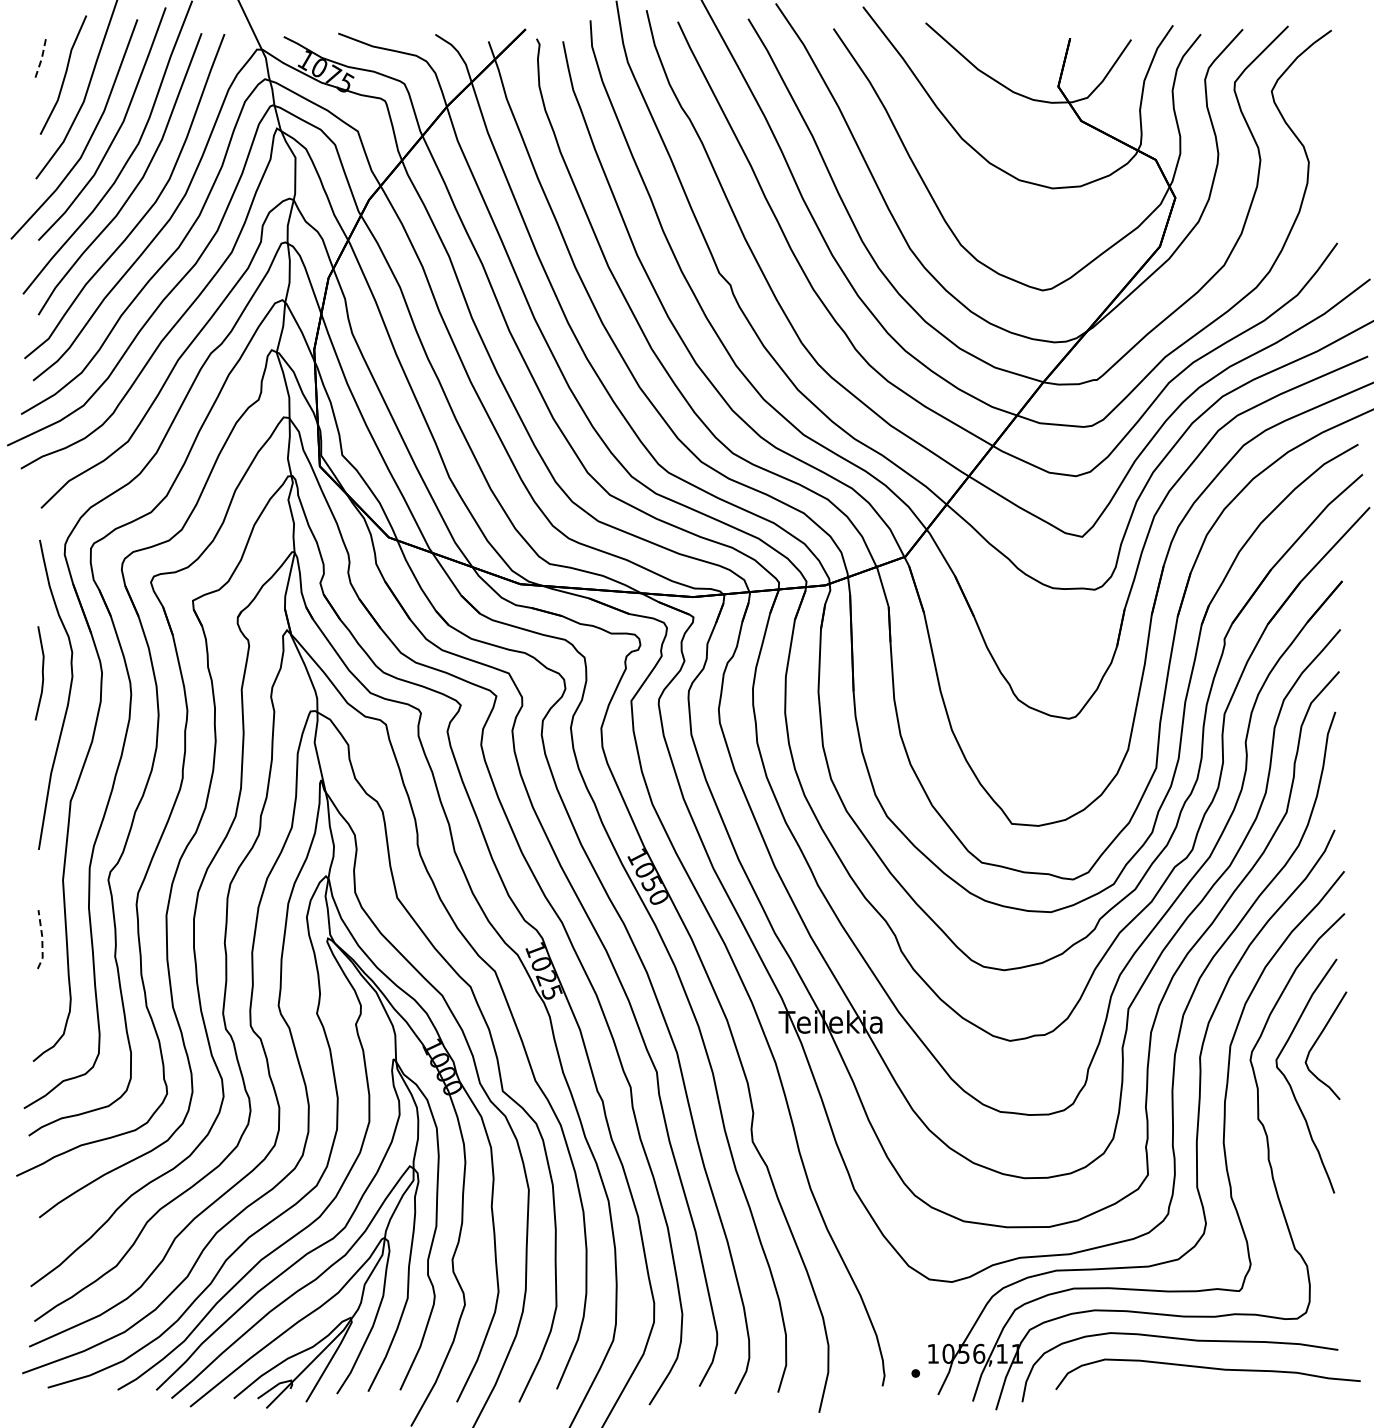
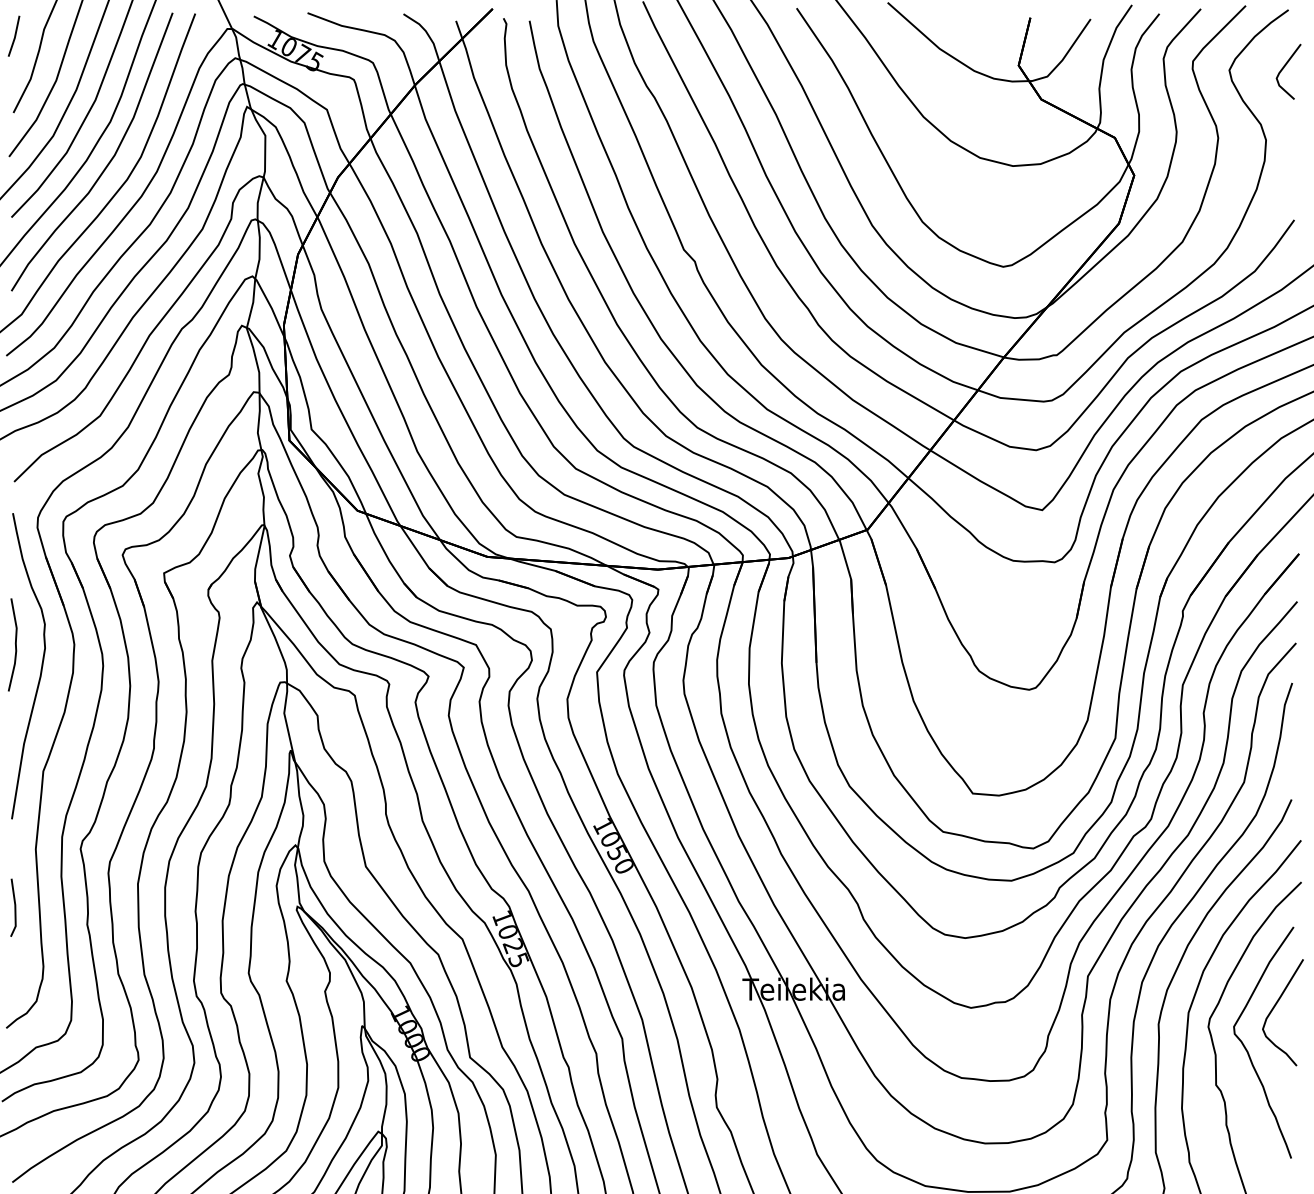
line: (42, 57) -> (15, 36), dashed -> solid
line: (1327, 89) -> (1284, 68), added
line: (42, 939) -> (15, 907), dashed -> solid

